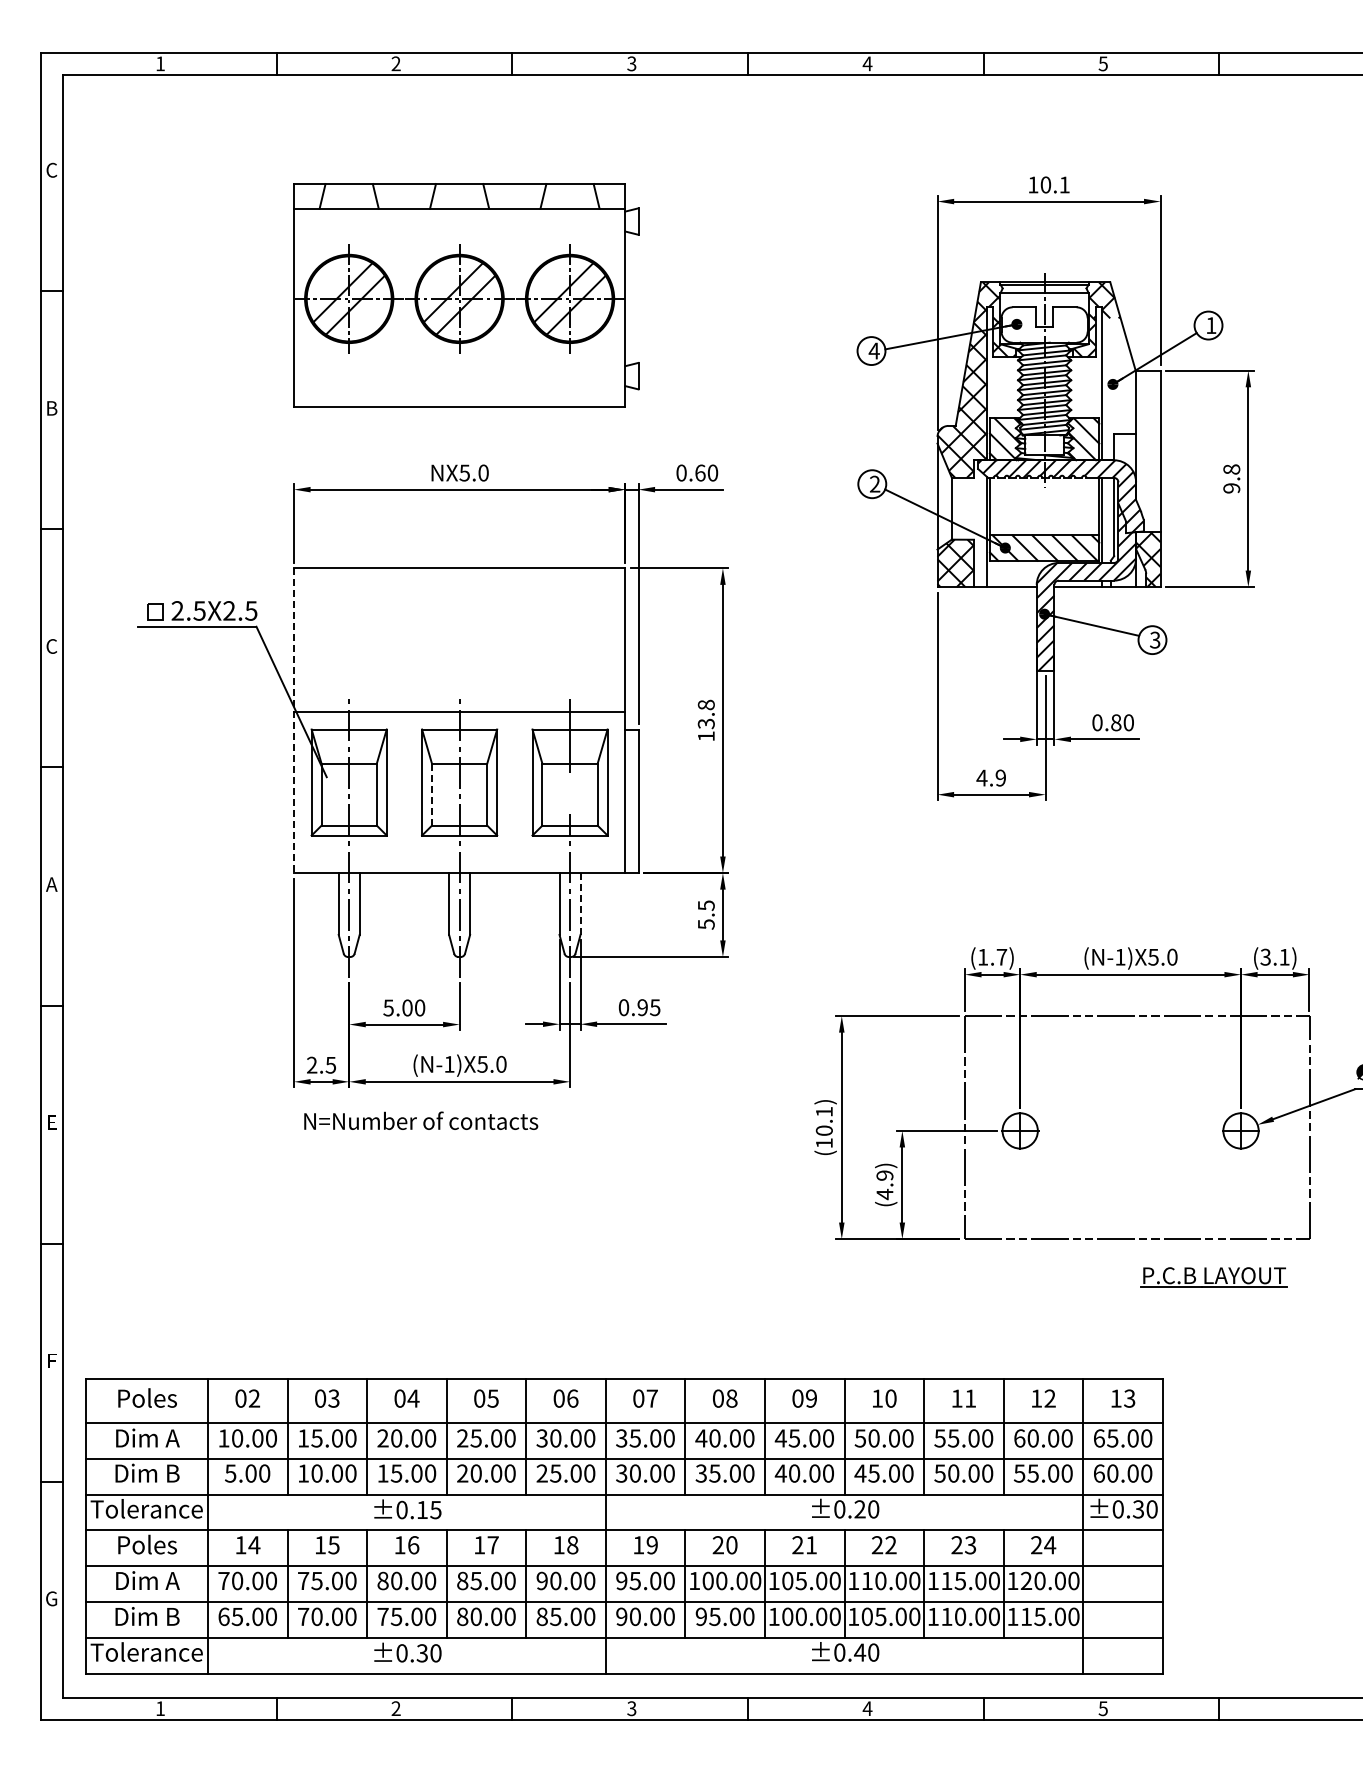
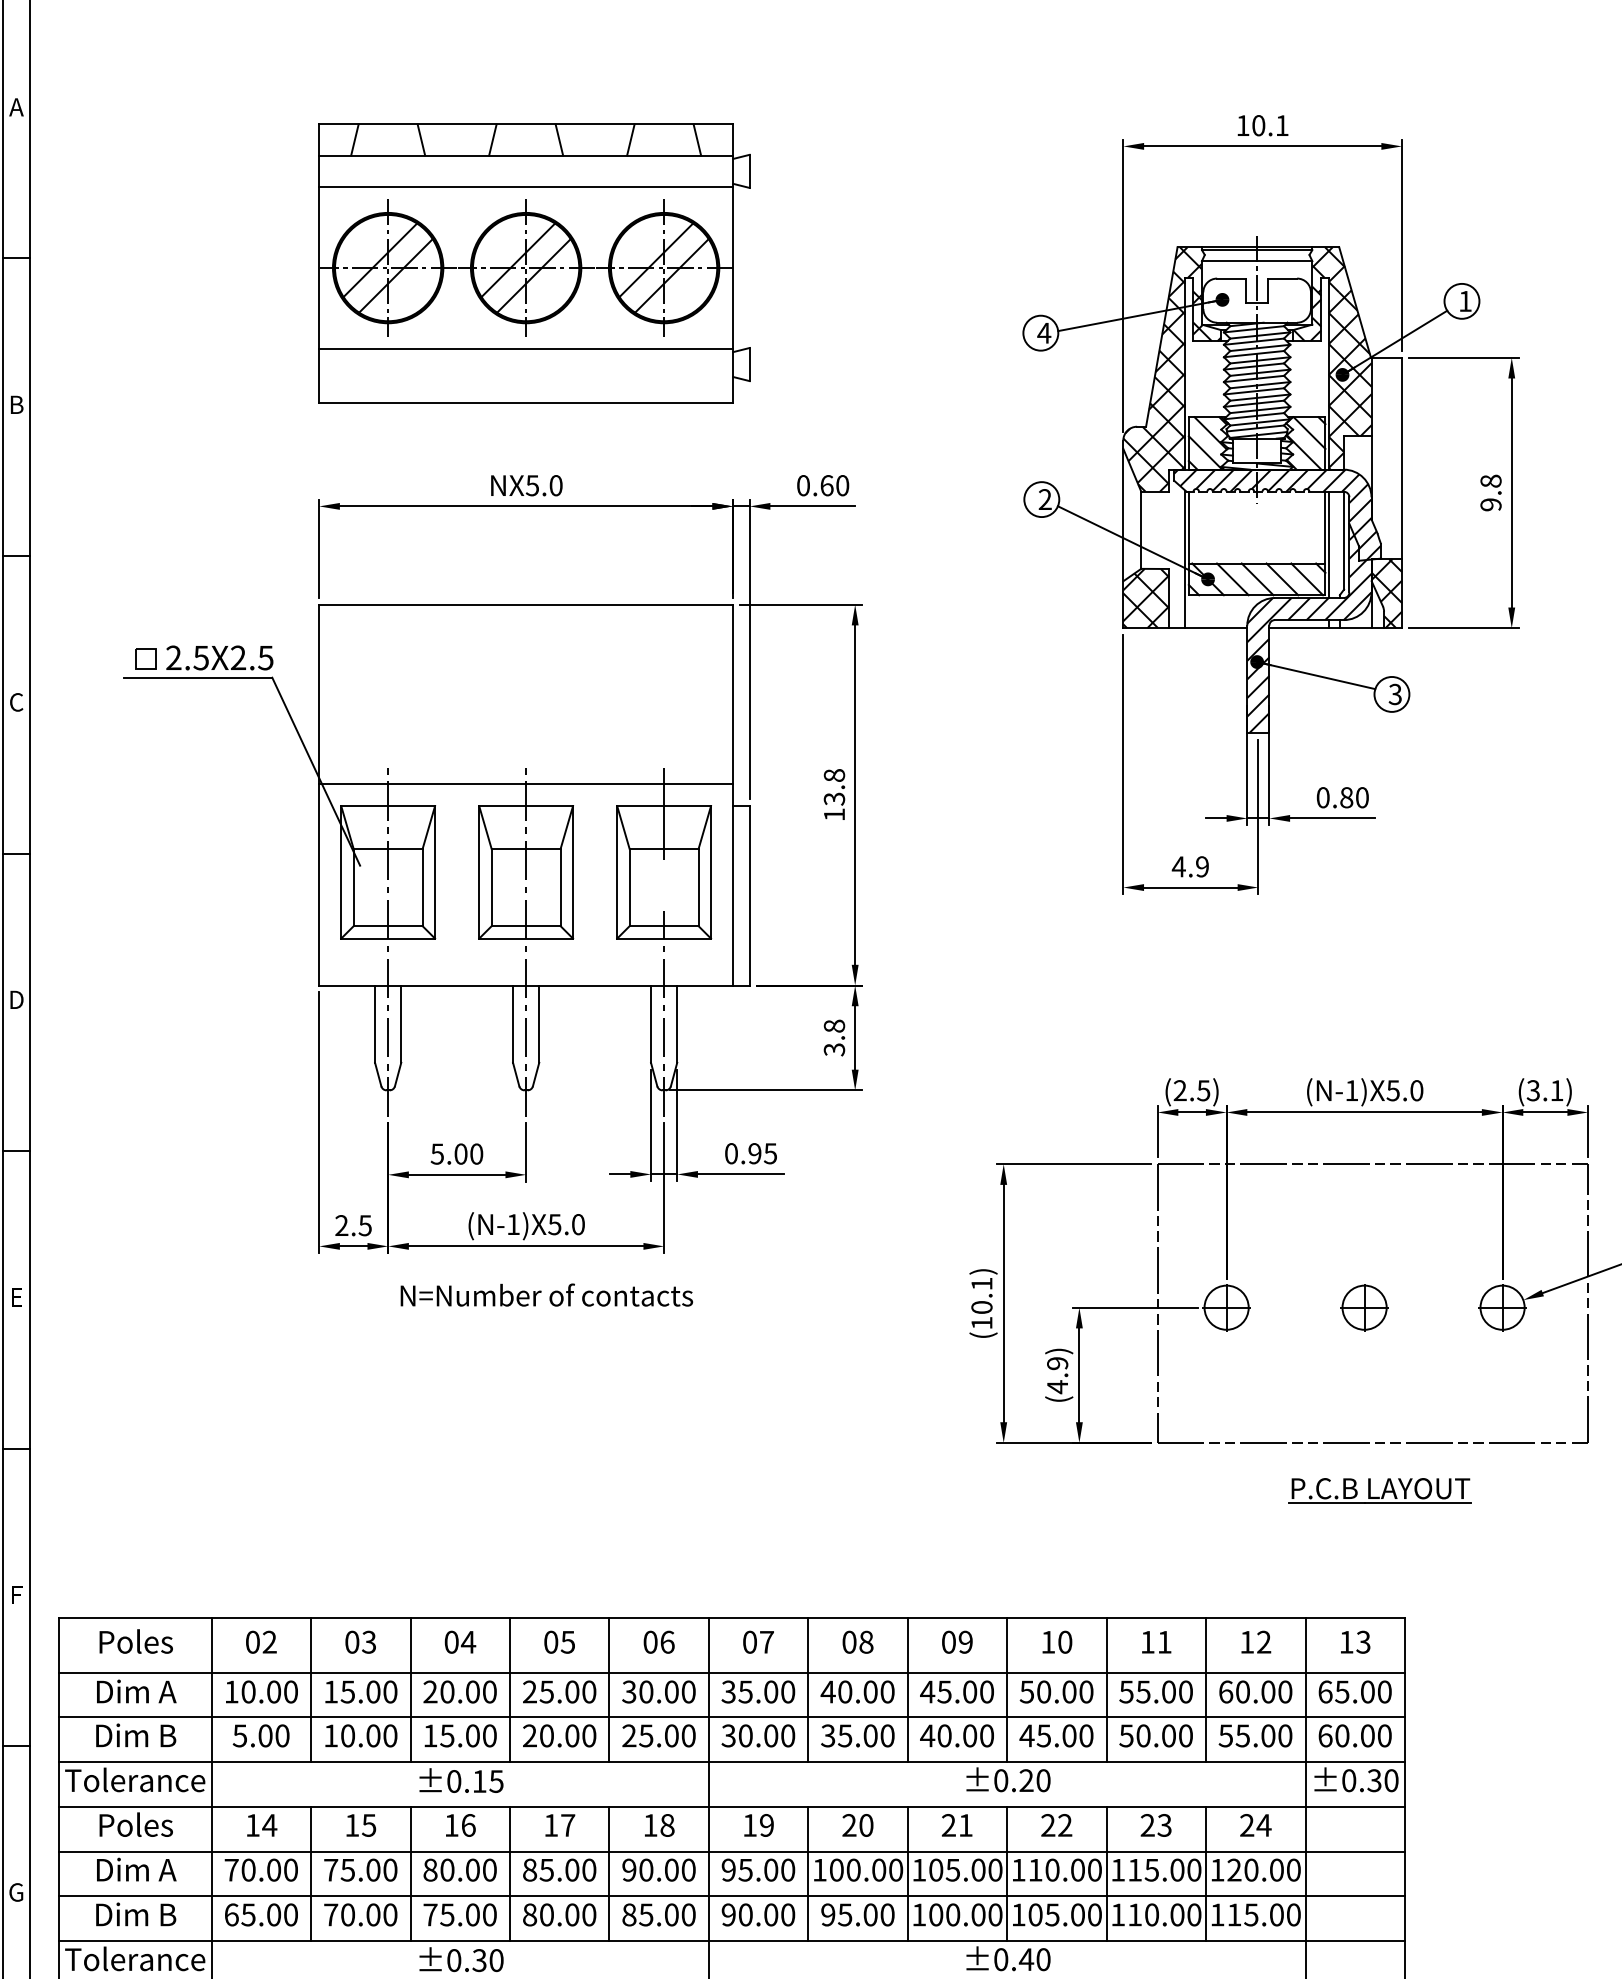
text: (51, 169) -> (16, 106), C -> A
line: (459, 234) -> (525, 187), added
line: (459, 363) -> (525, 348), added
hatch: (1119, 389) -> (1350, 381), added
line: (293, 721) -> (318, 796), dashed -> solid
line: (432, 794) -> (492, 887), dashed -> solid
text: (51, 884) -> (16, 999), A -> D
line: (580, 903) -> (677, 1023), dashed -> solid
text: (705, 914) -> (833, 1037), 5.5 -> 3.8
text: (992, 956) -> (1192, 1089), (1.7) -> (2.5)
text: (421, 1120) -> (547, 1294), moved
part: (1130, 1130) -> (1364, 1307), added
part: (1213, 1277) -> (1379, 1490), moved

